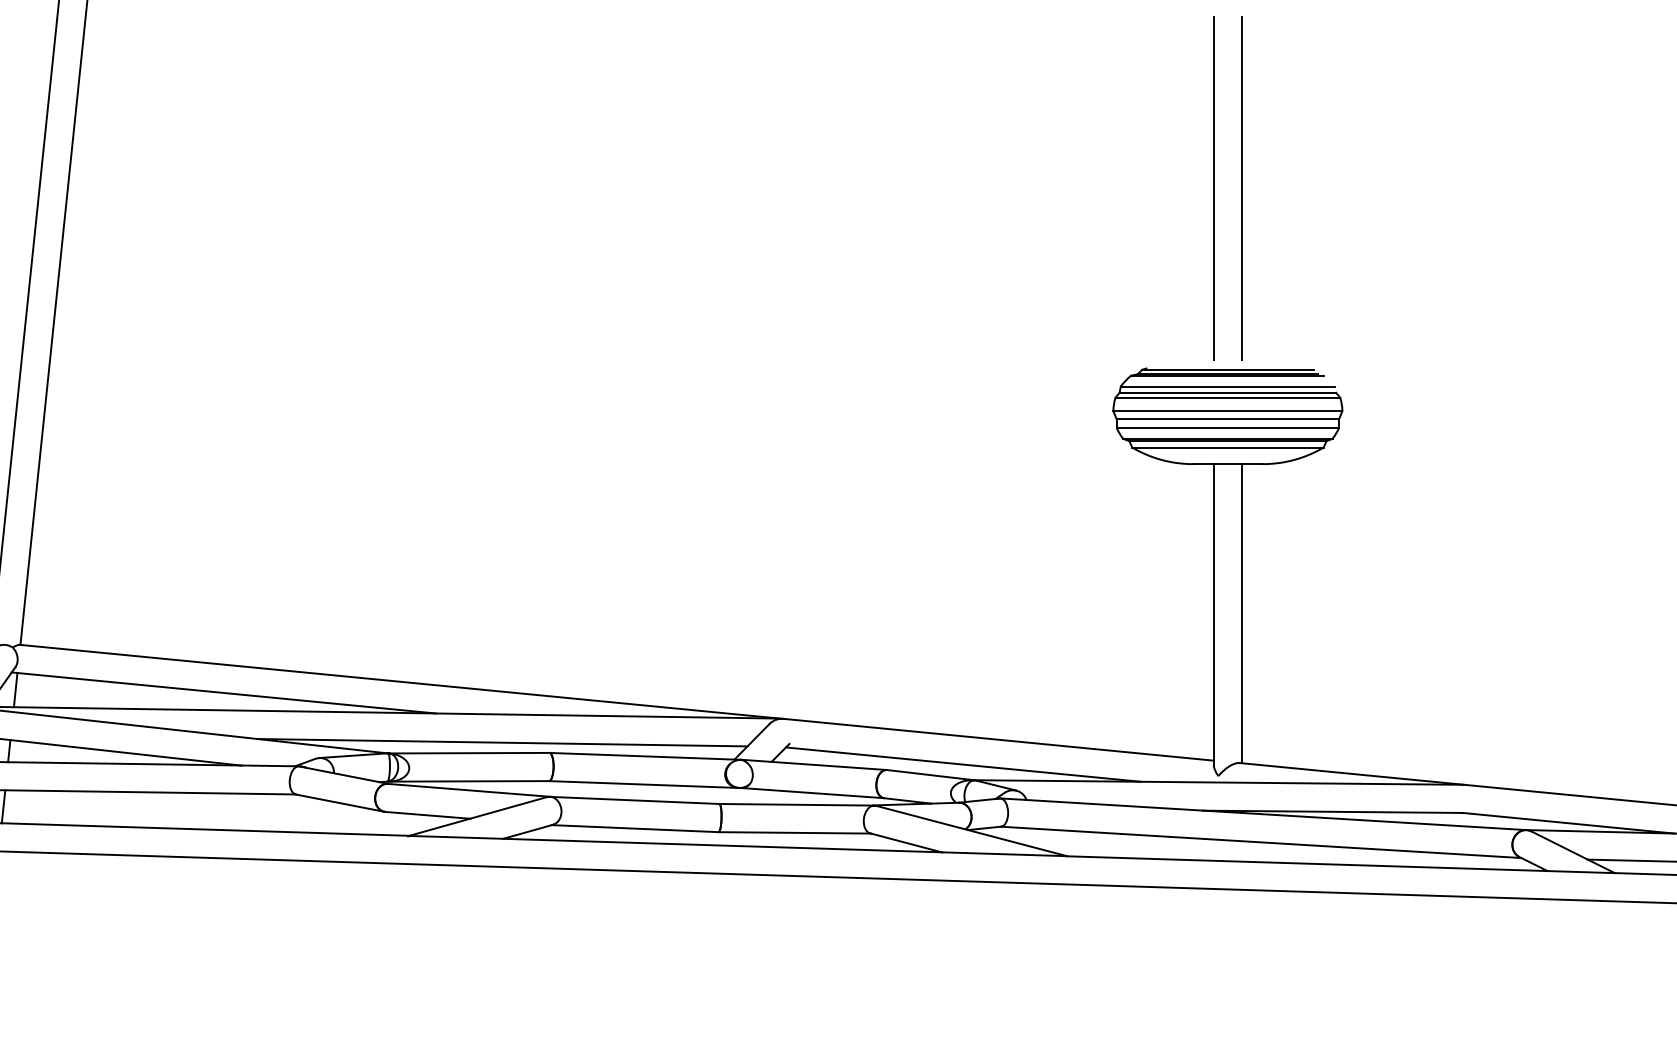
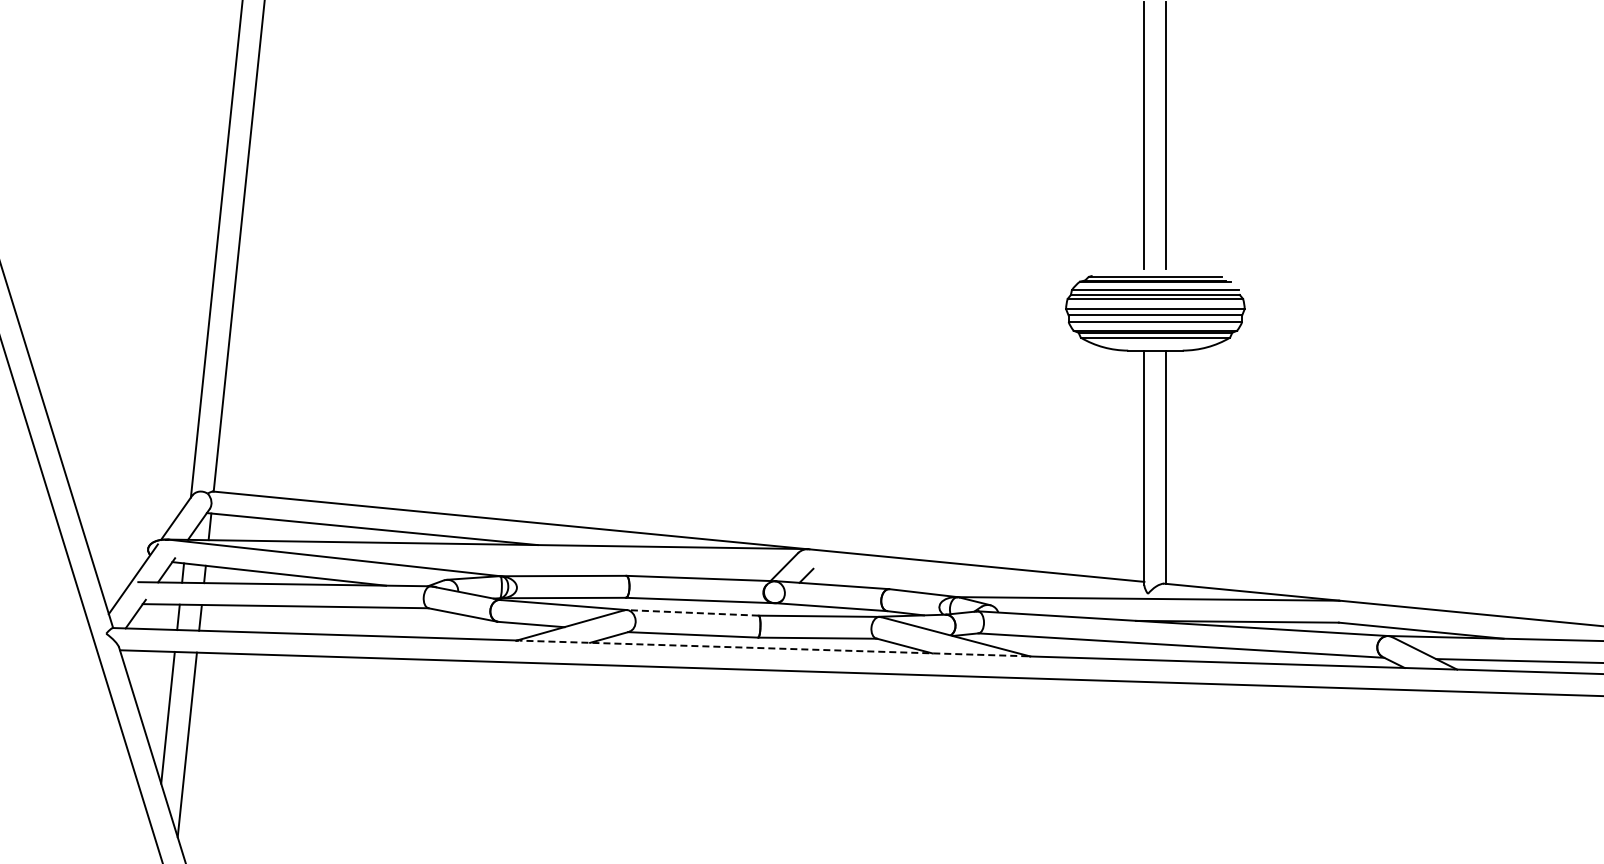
line: (502, 742) -> (589, 567), removed
line: (962, 764) -> (948, 584), removed
line: (634, 799) -> (692, 612), solid -> dashed
line: (738, 846) -> (773, 648), solid -> dashed

